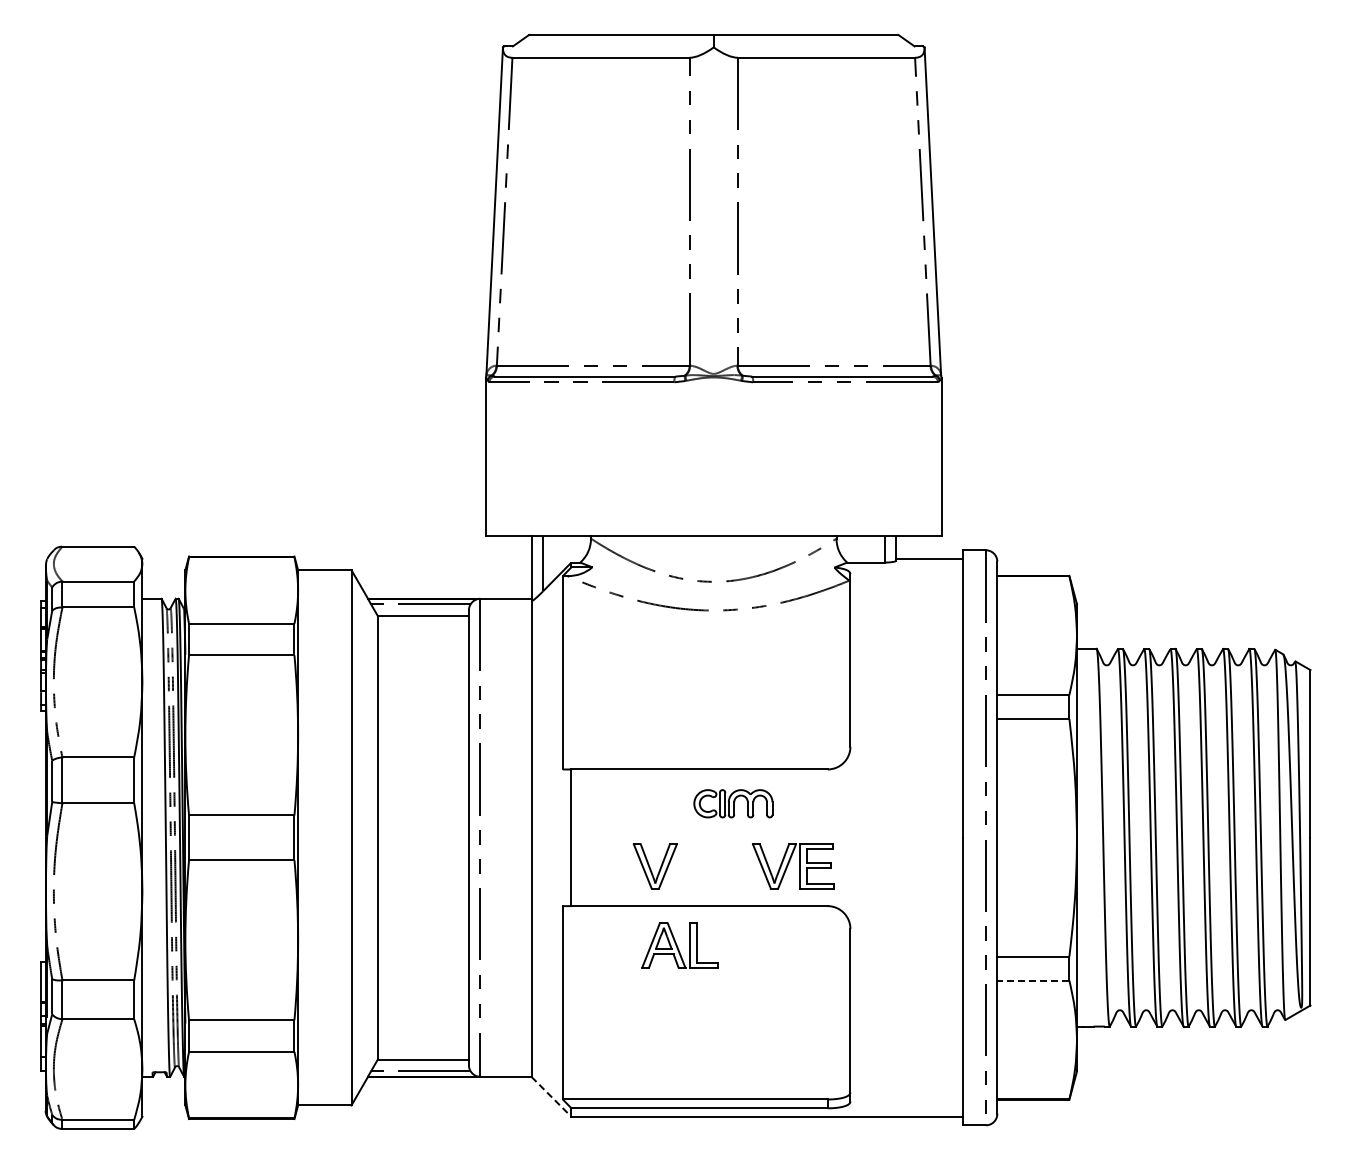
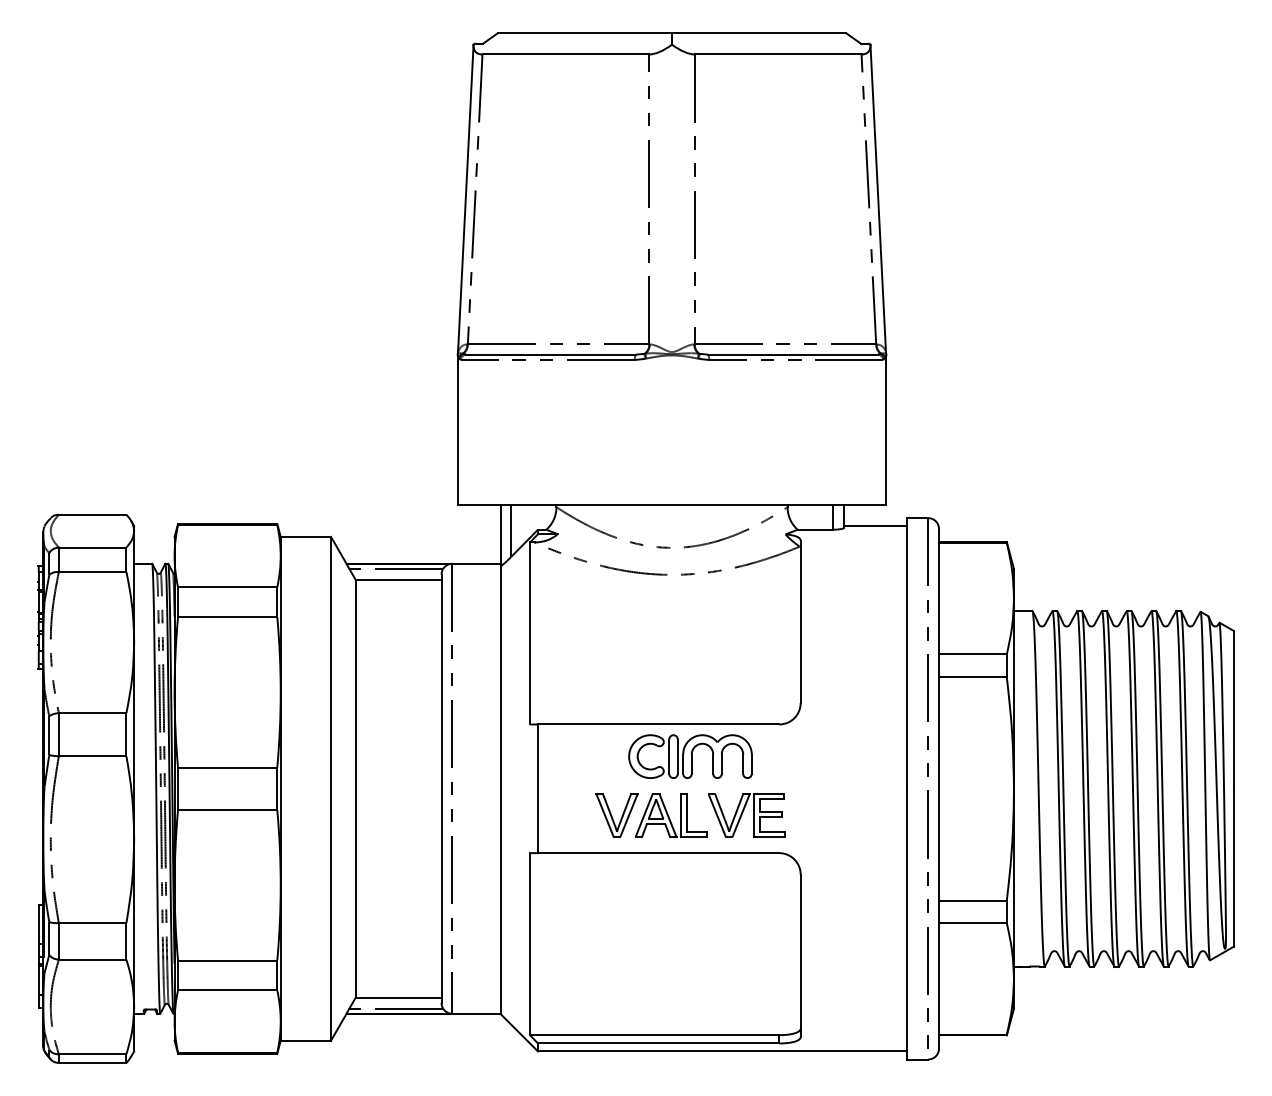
part: (733, 803) -> (690, 756), size x1.67
part: (679, 945) -> (670, 815), moved
line: (1032, 980) -> (972, 923), dashed -> solid
line: (551, 1097) -> (519, 1033), dashed -> solid

